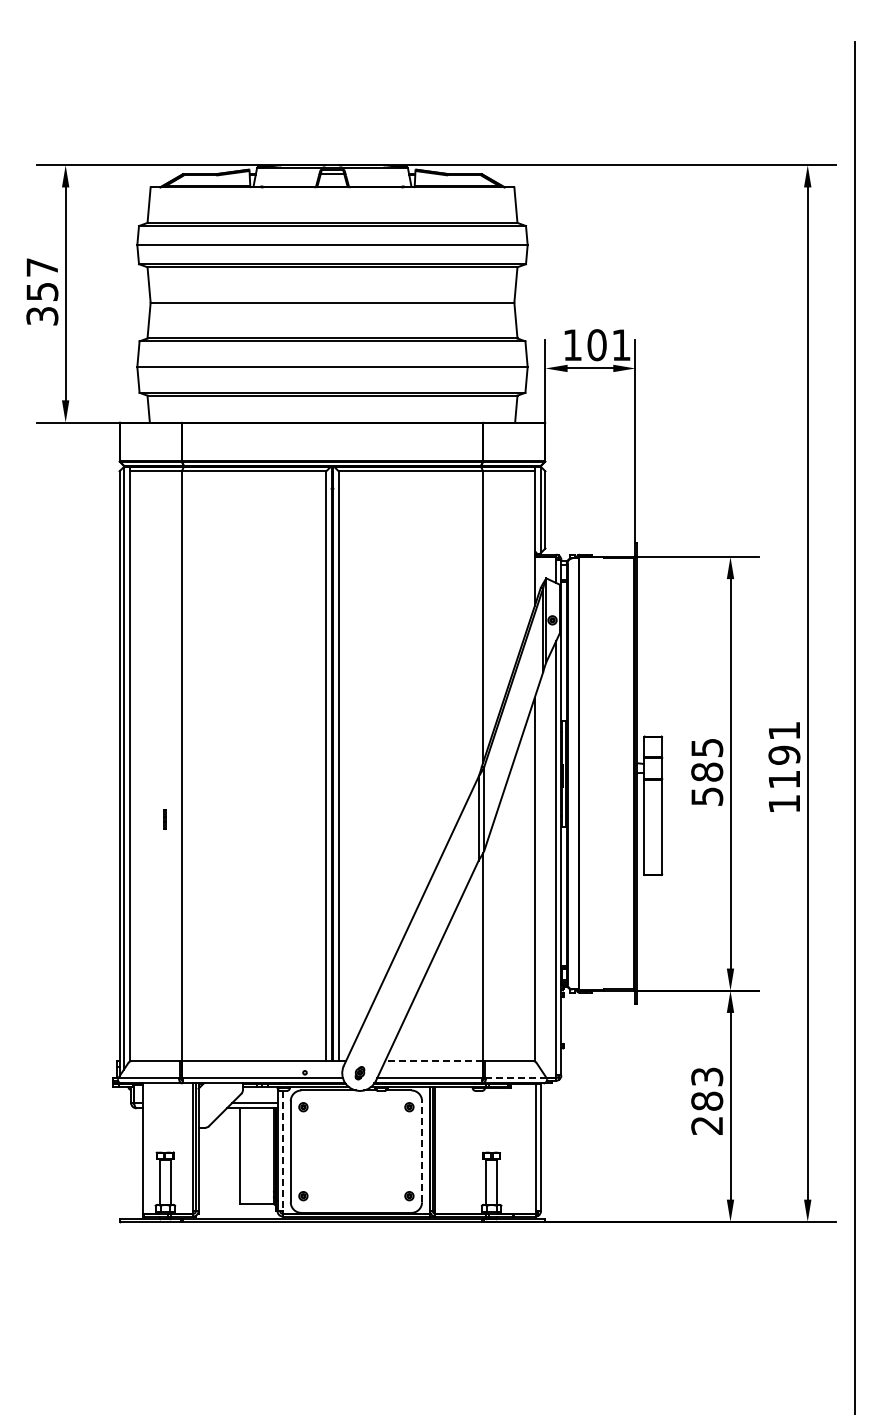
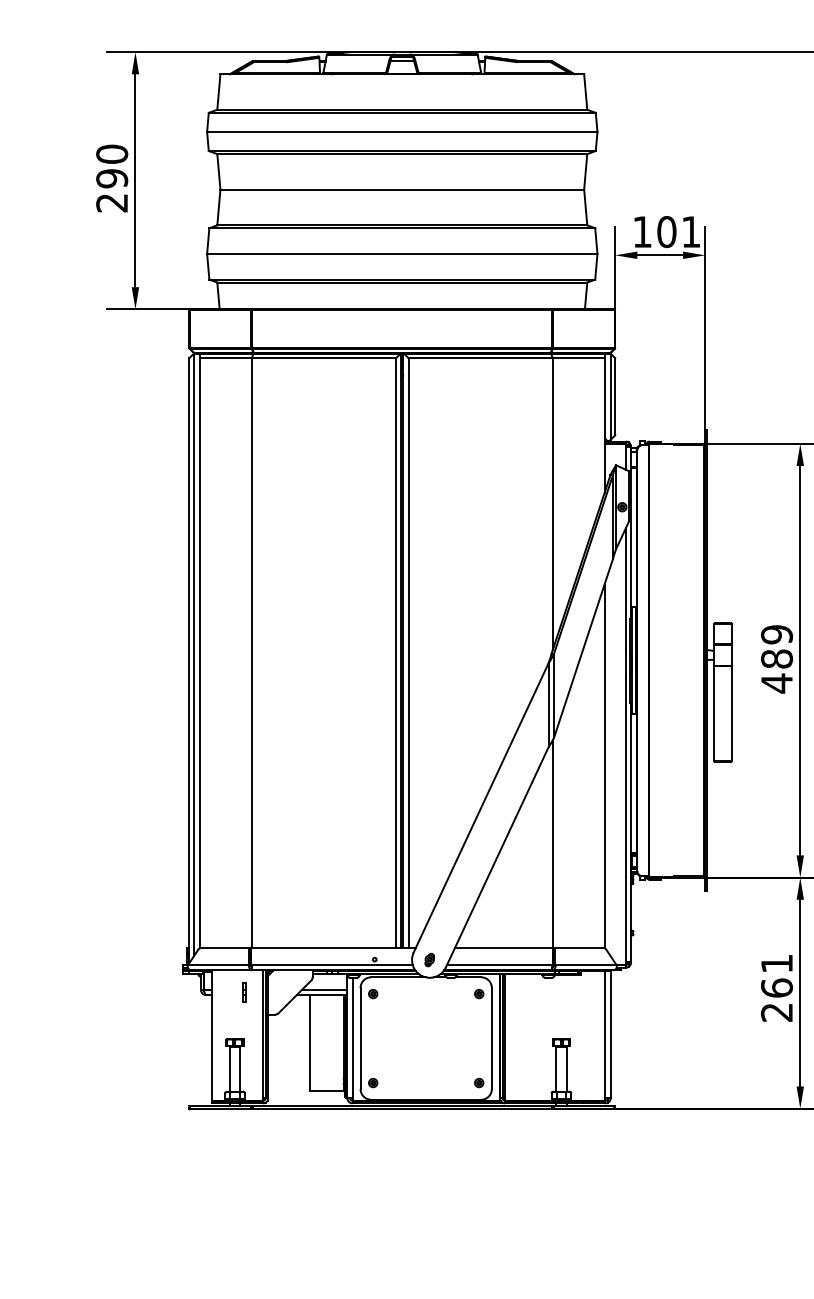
text: (42, 291) -> (112, 178), 357 -> 290
text: (707, 772) -> (777, 659), 585 -> 489
line: (164, 819) -> (244, 992), moved
line: (433, 1061) -> (503, 948), dashed -> solid
line: (515, 1078) -> (585, 965), dashed -> solid
text: (707, 1088) -> (777, 975), 283 -> 261
line: (282, 1151) -> (352, 1038), dashed -> solid
line: (422, 1151) -> (492, 1038), dashed -> solid

